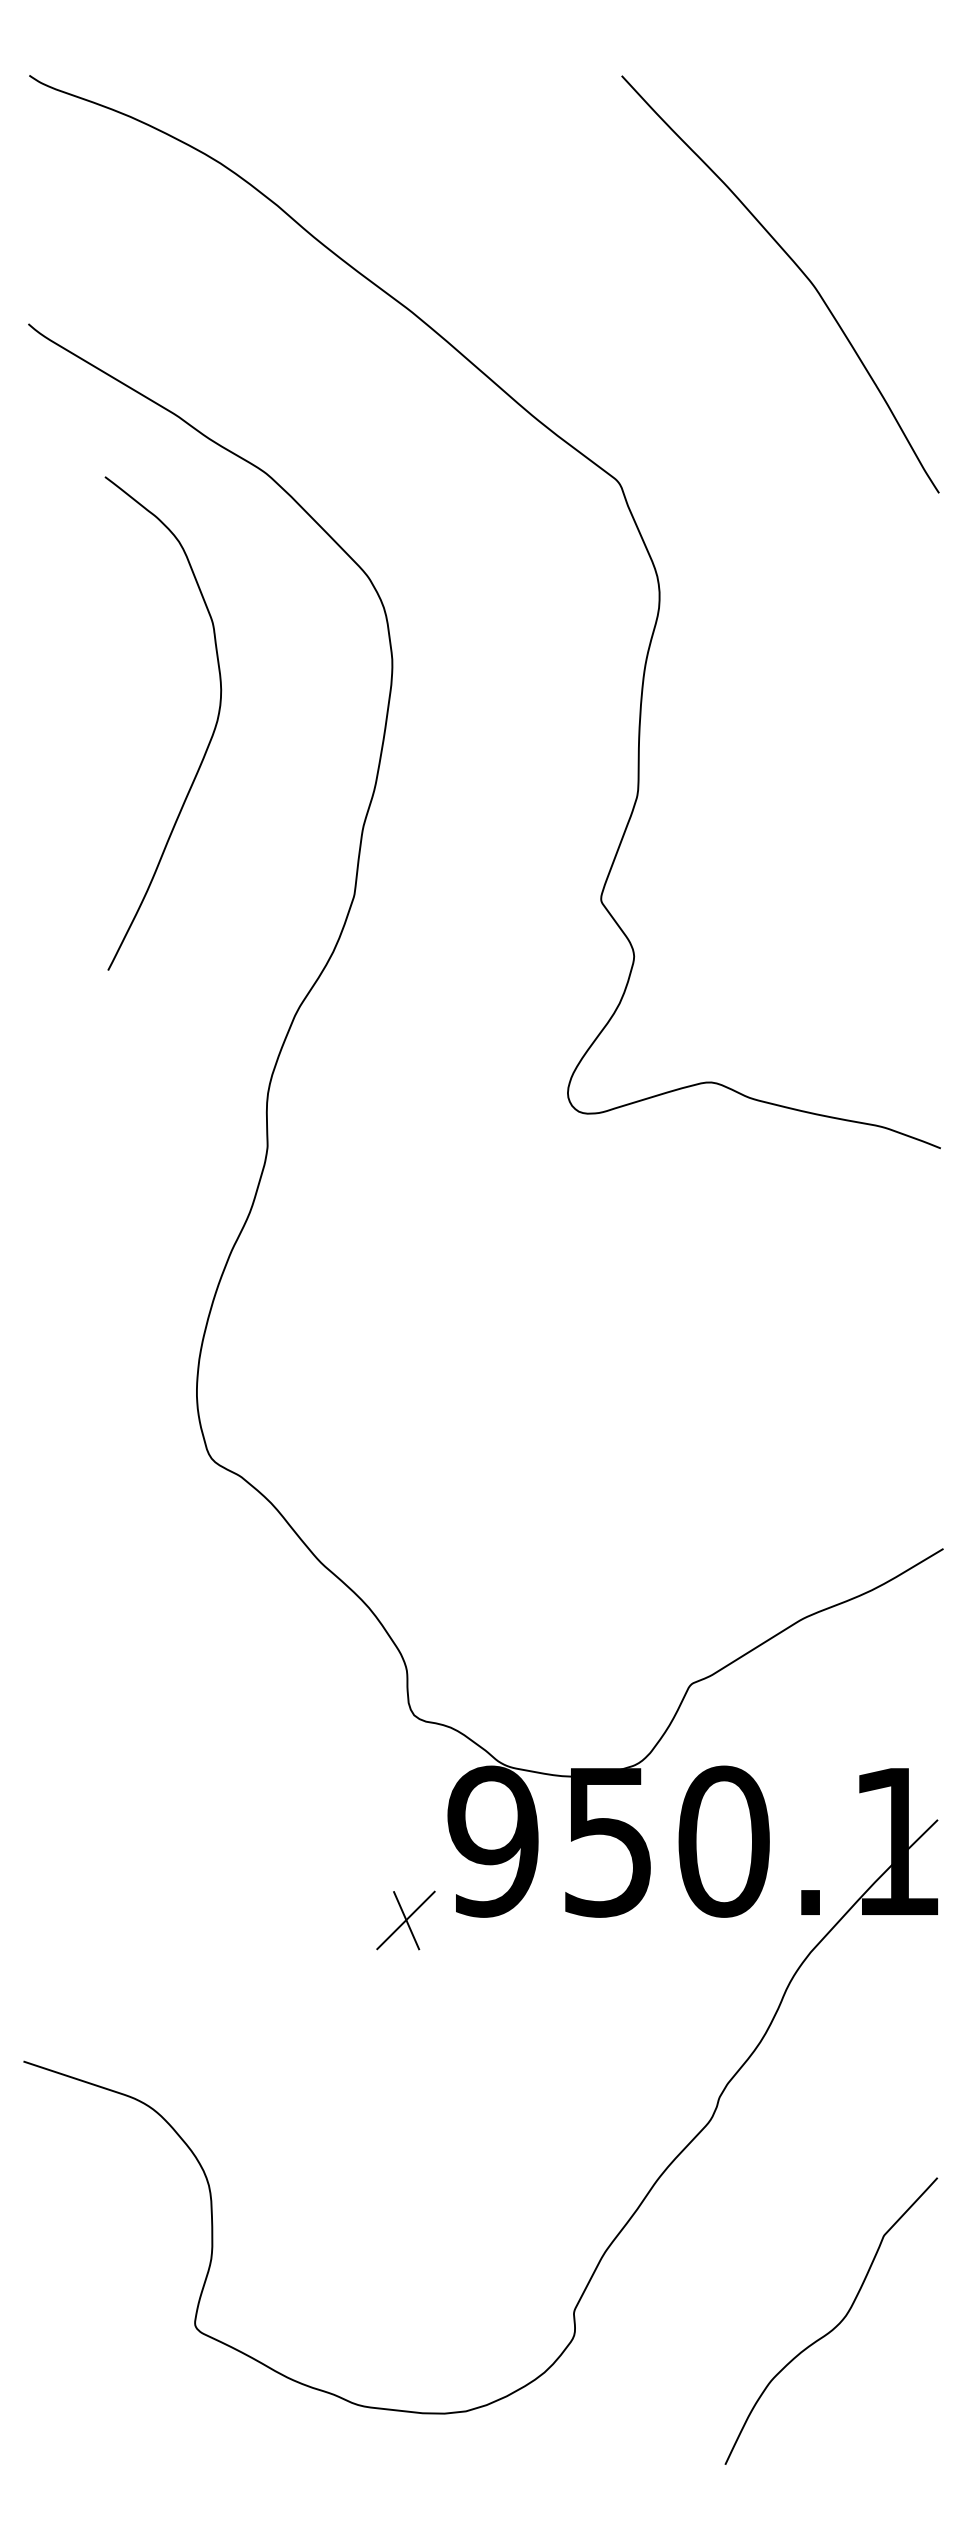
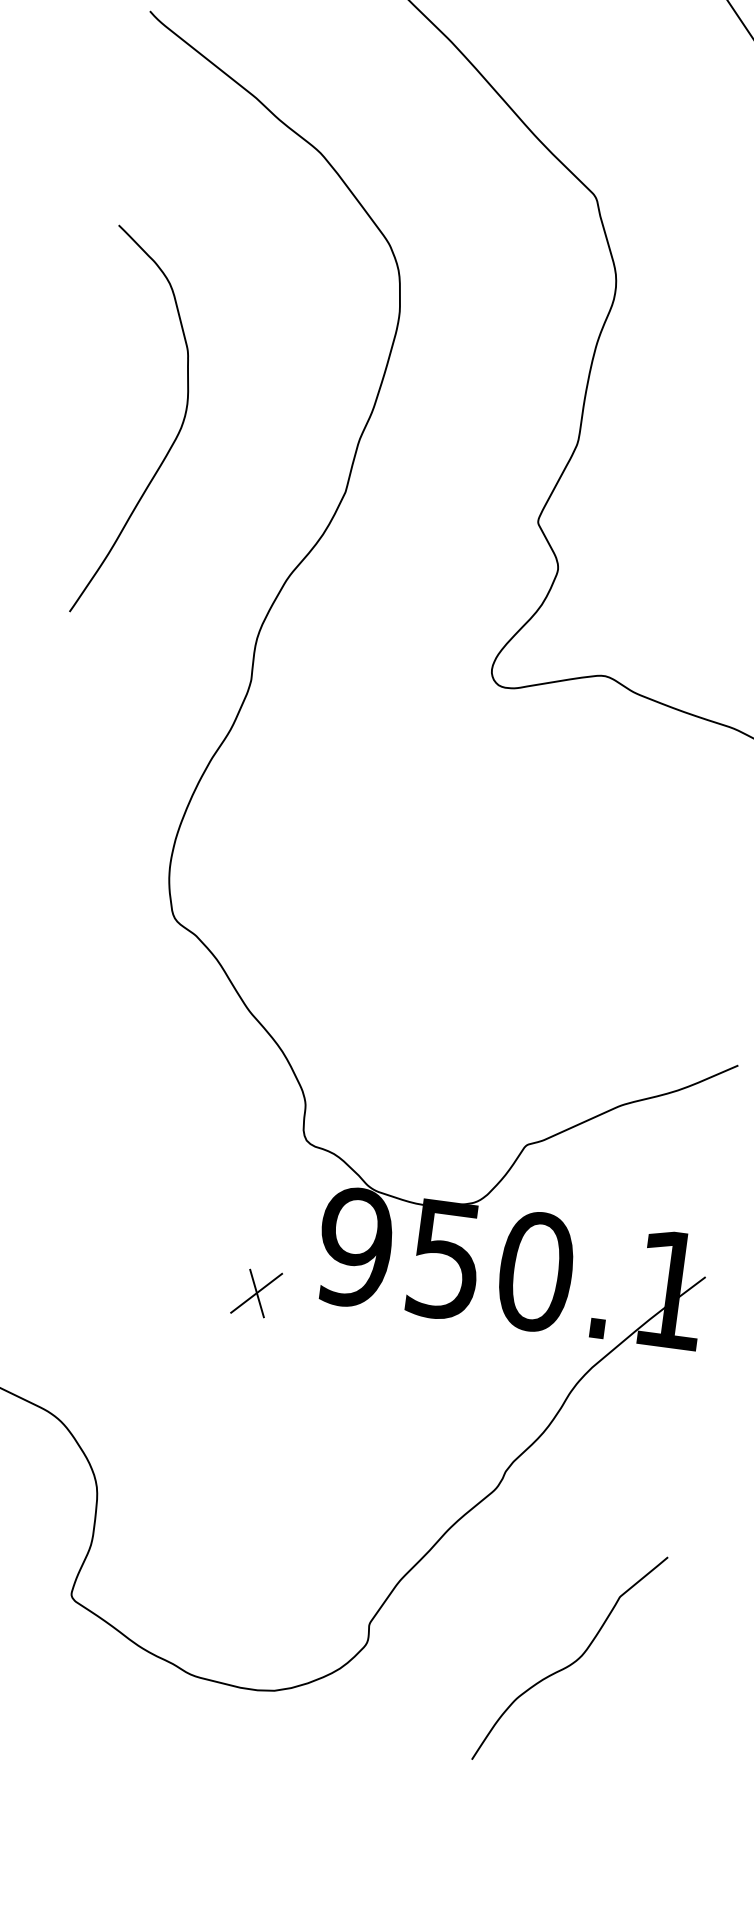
curve: (208, 742) -> (171, 443), moved
part: (405, 1920) -> (256, 1293), moved

